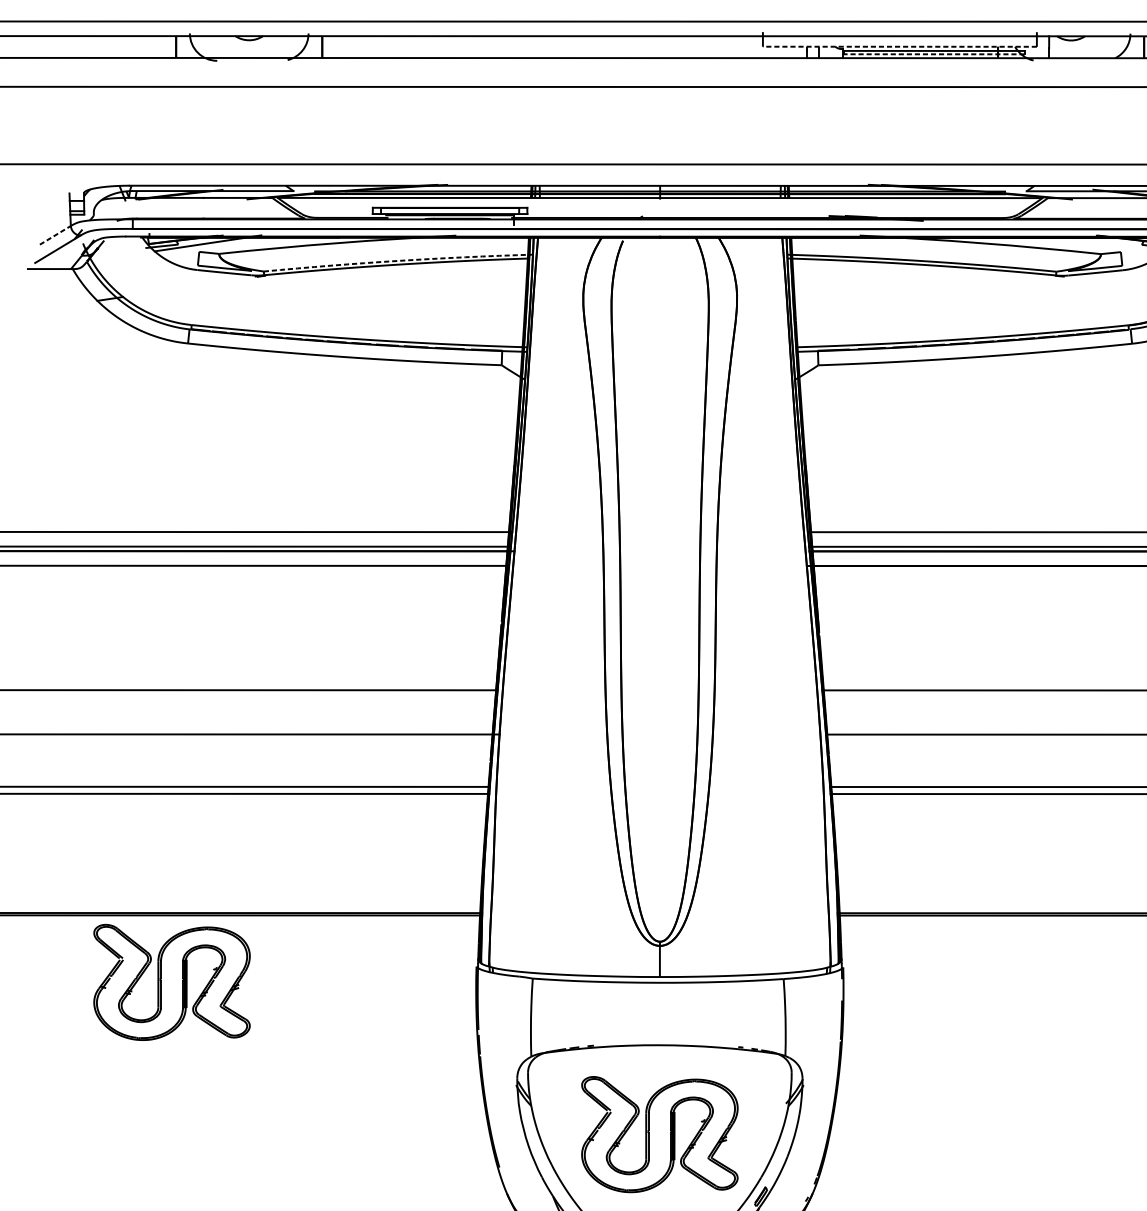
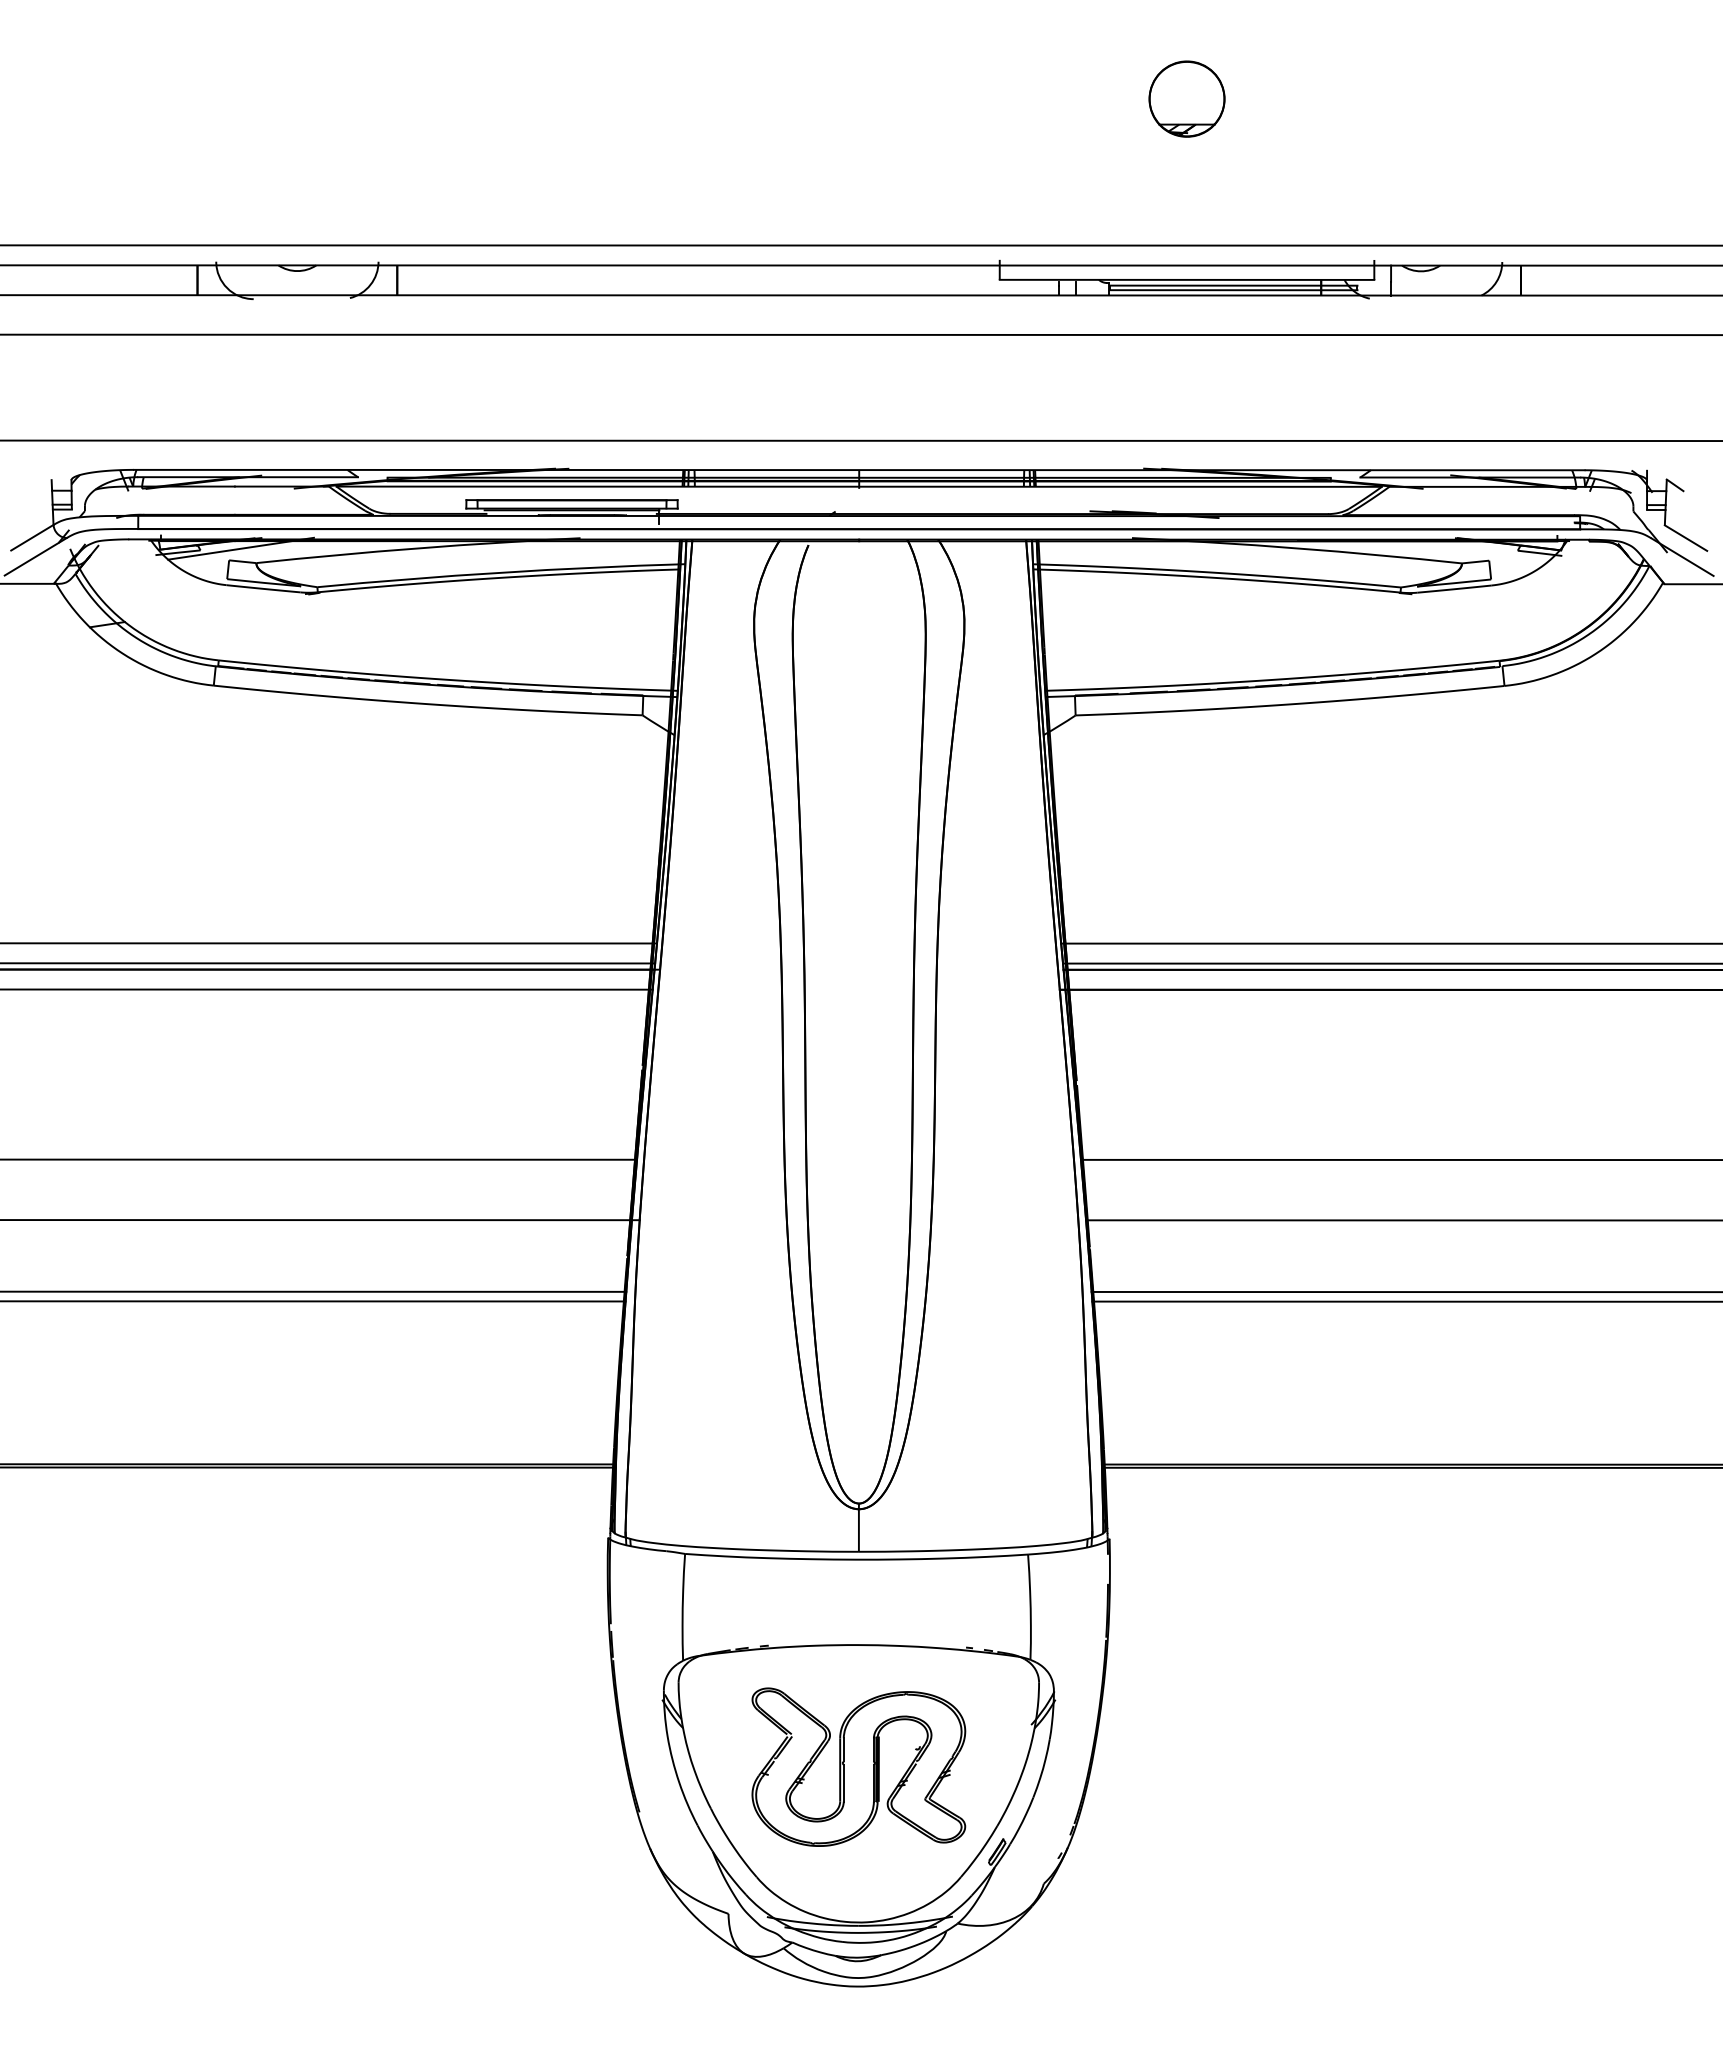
line: (899, 46) -> (1186, 279), dashed -> solid
line: (933, 54) -> (1233, 290), dashed -> solid
line: (55, 235) -> (32, 537), dashed -> solid
arc: (398, 260) -> (501, 572), dashed -> solid
part: (161, 981) -> (177, 1558), removed

